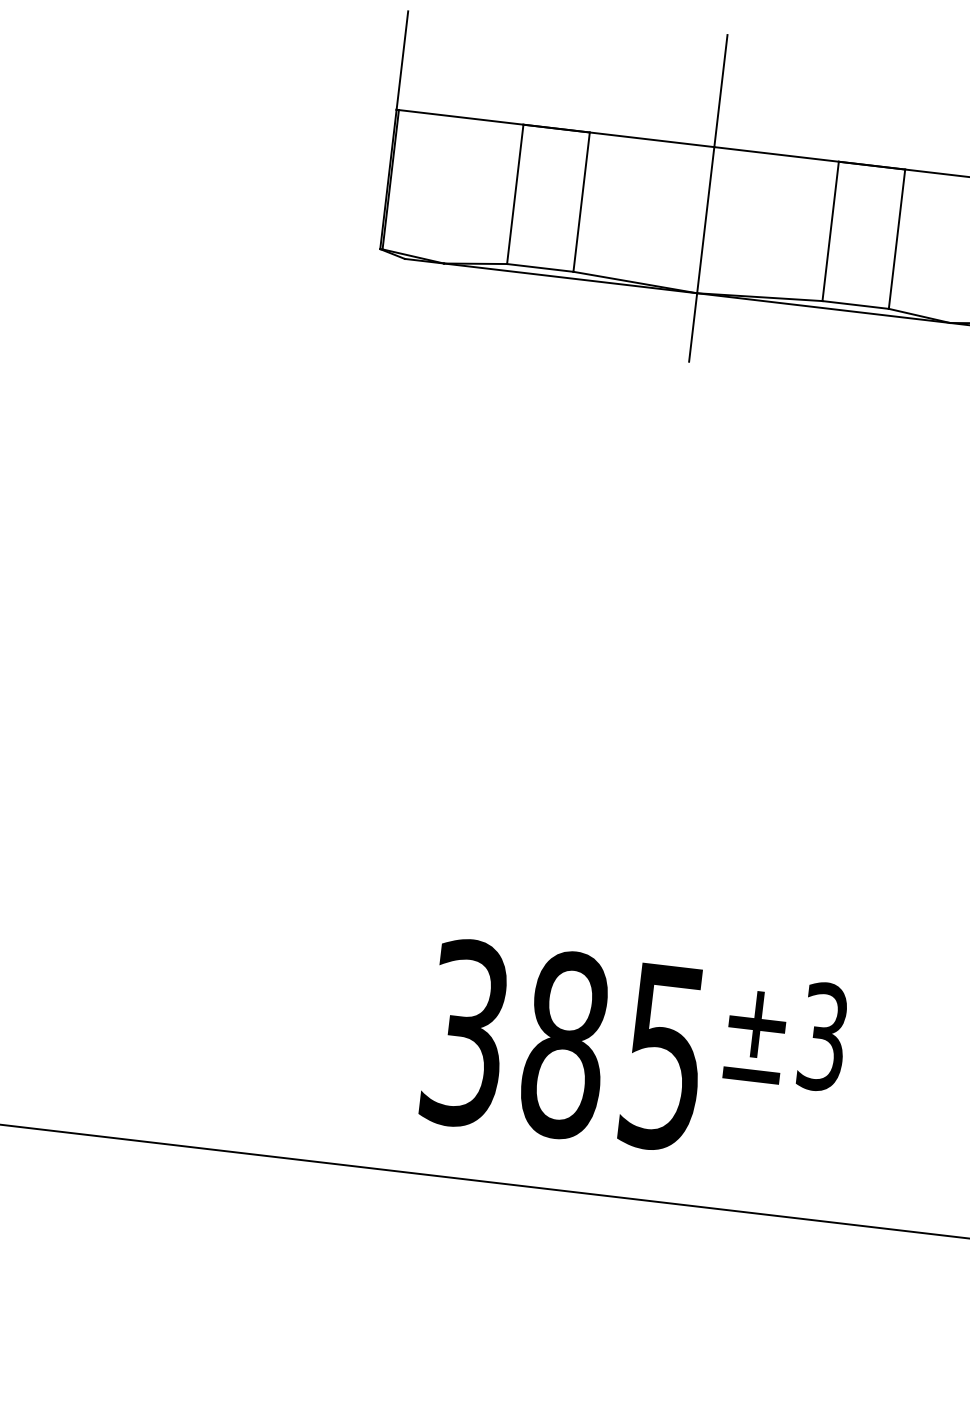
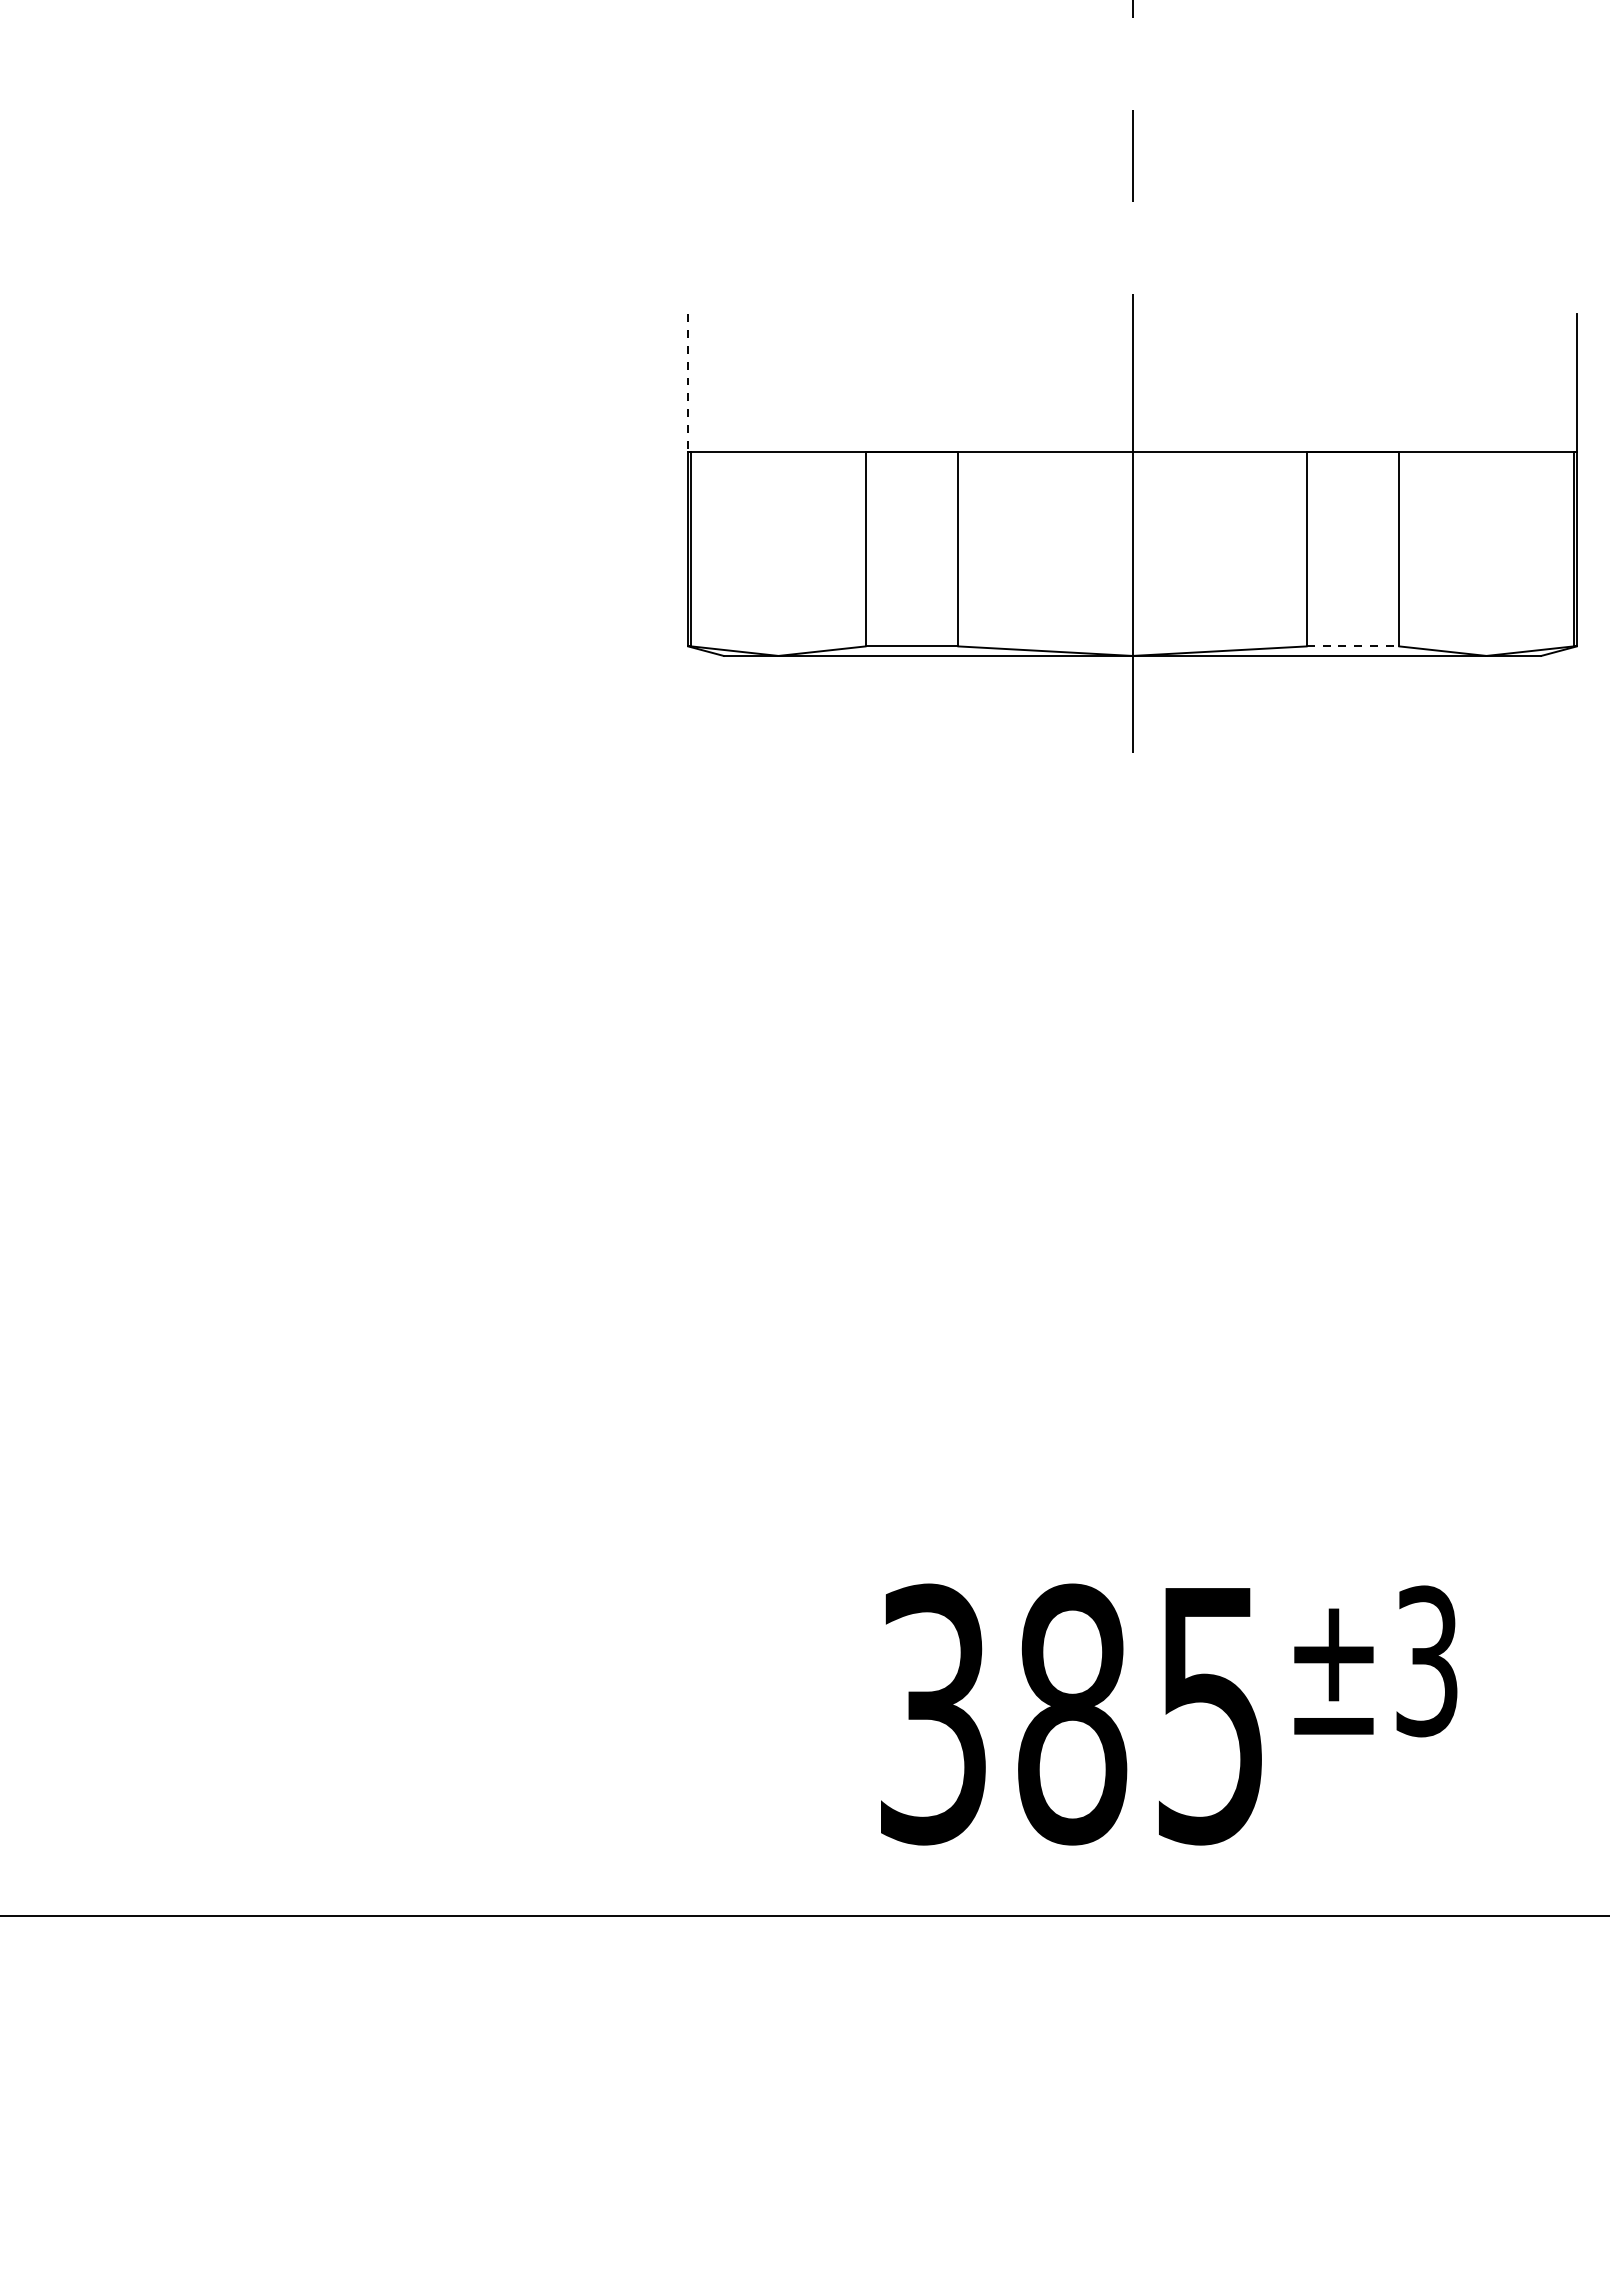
line: (402, 60) -> (688, 382), solid -> dashed
line: (855, 305) -> (1353, 646), solid -> dashed

